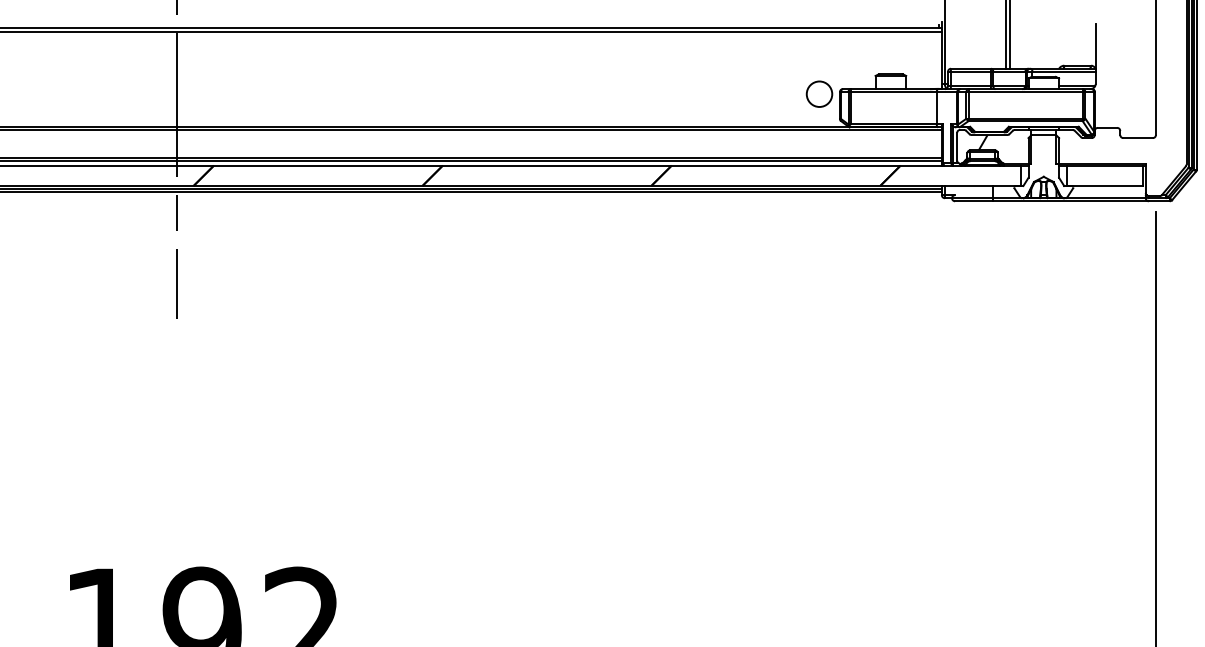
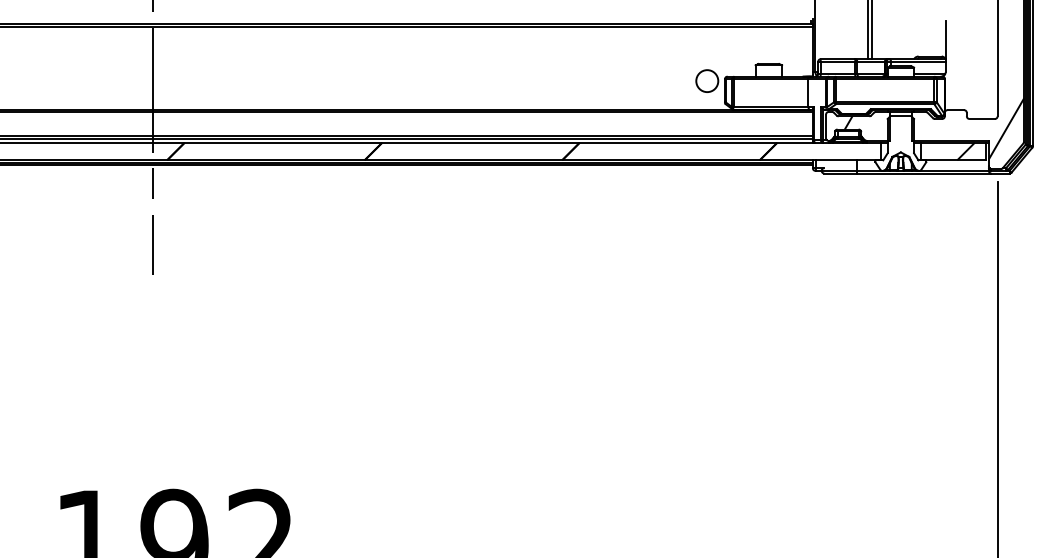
hatch: (1166, 149) -> (1006, 128), added
hatch: (1118, 175) -> (965, 151), added

